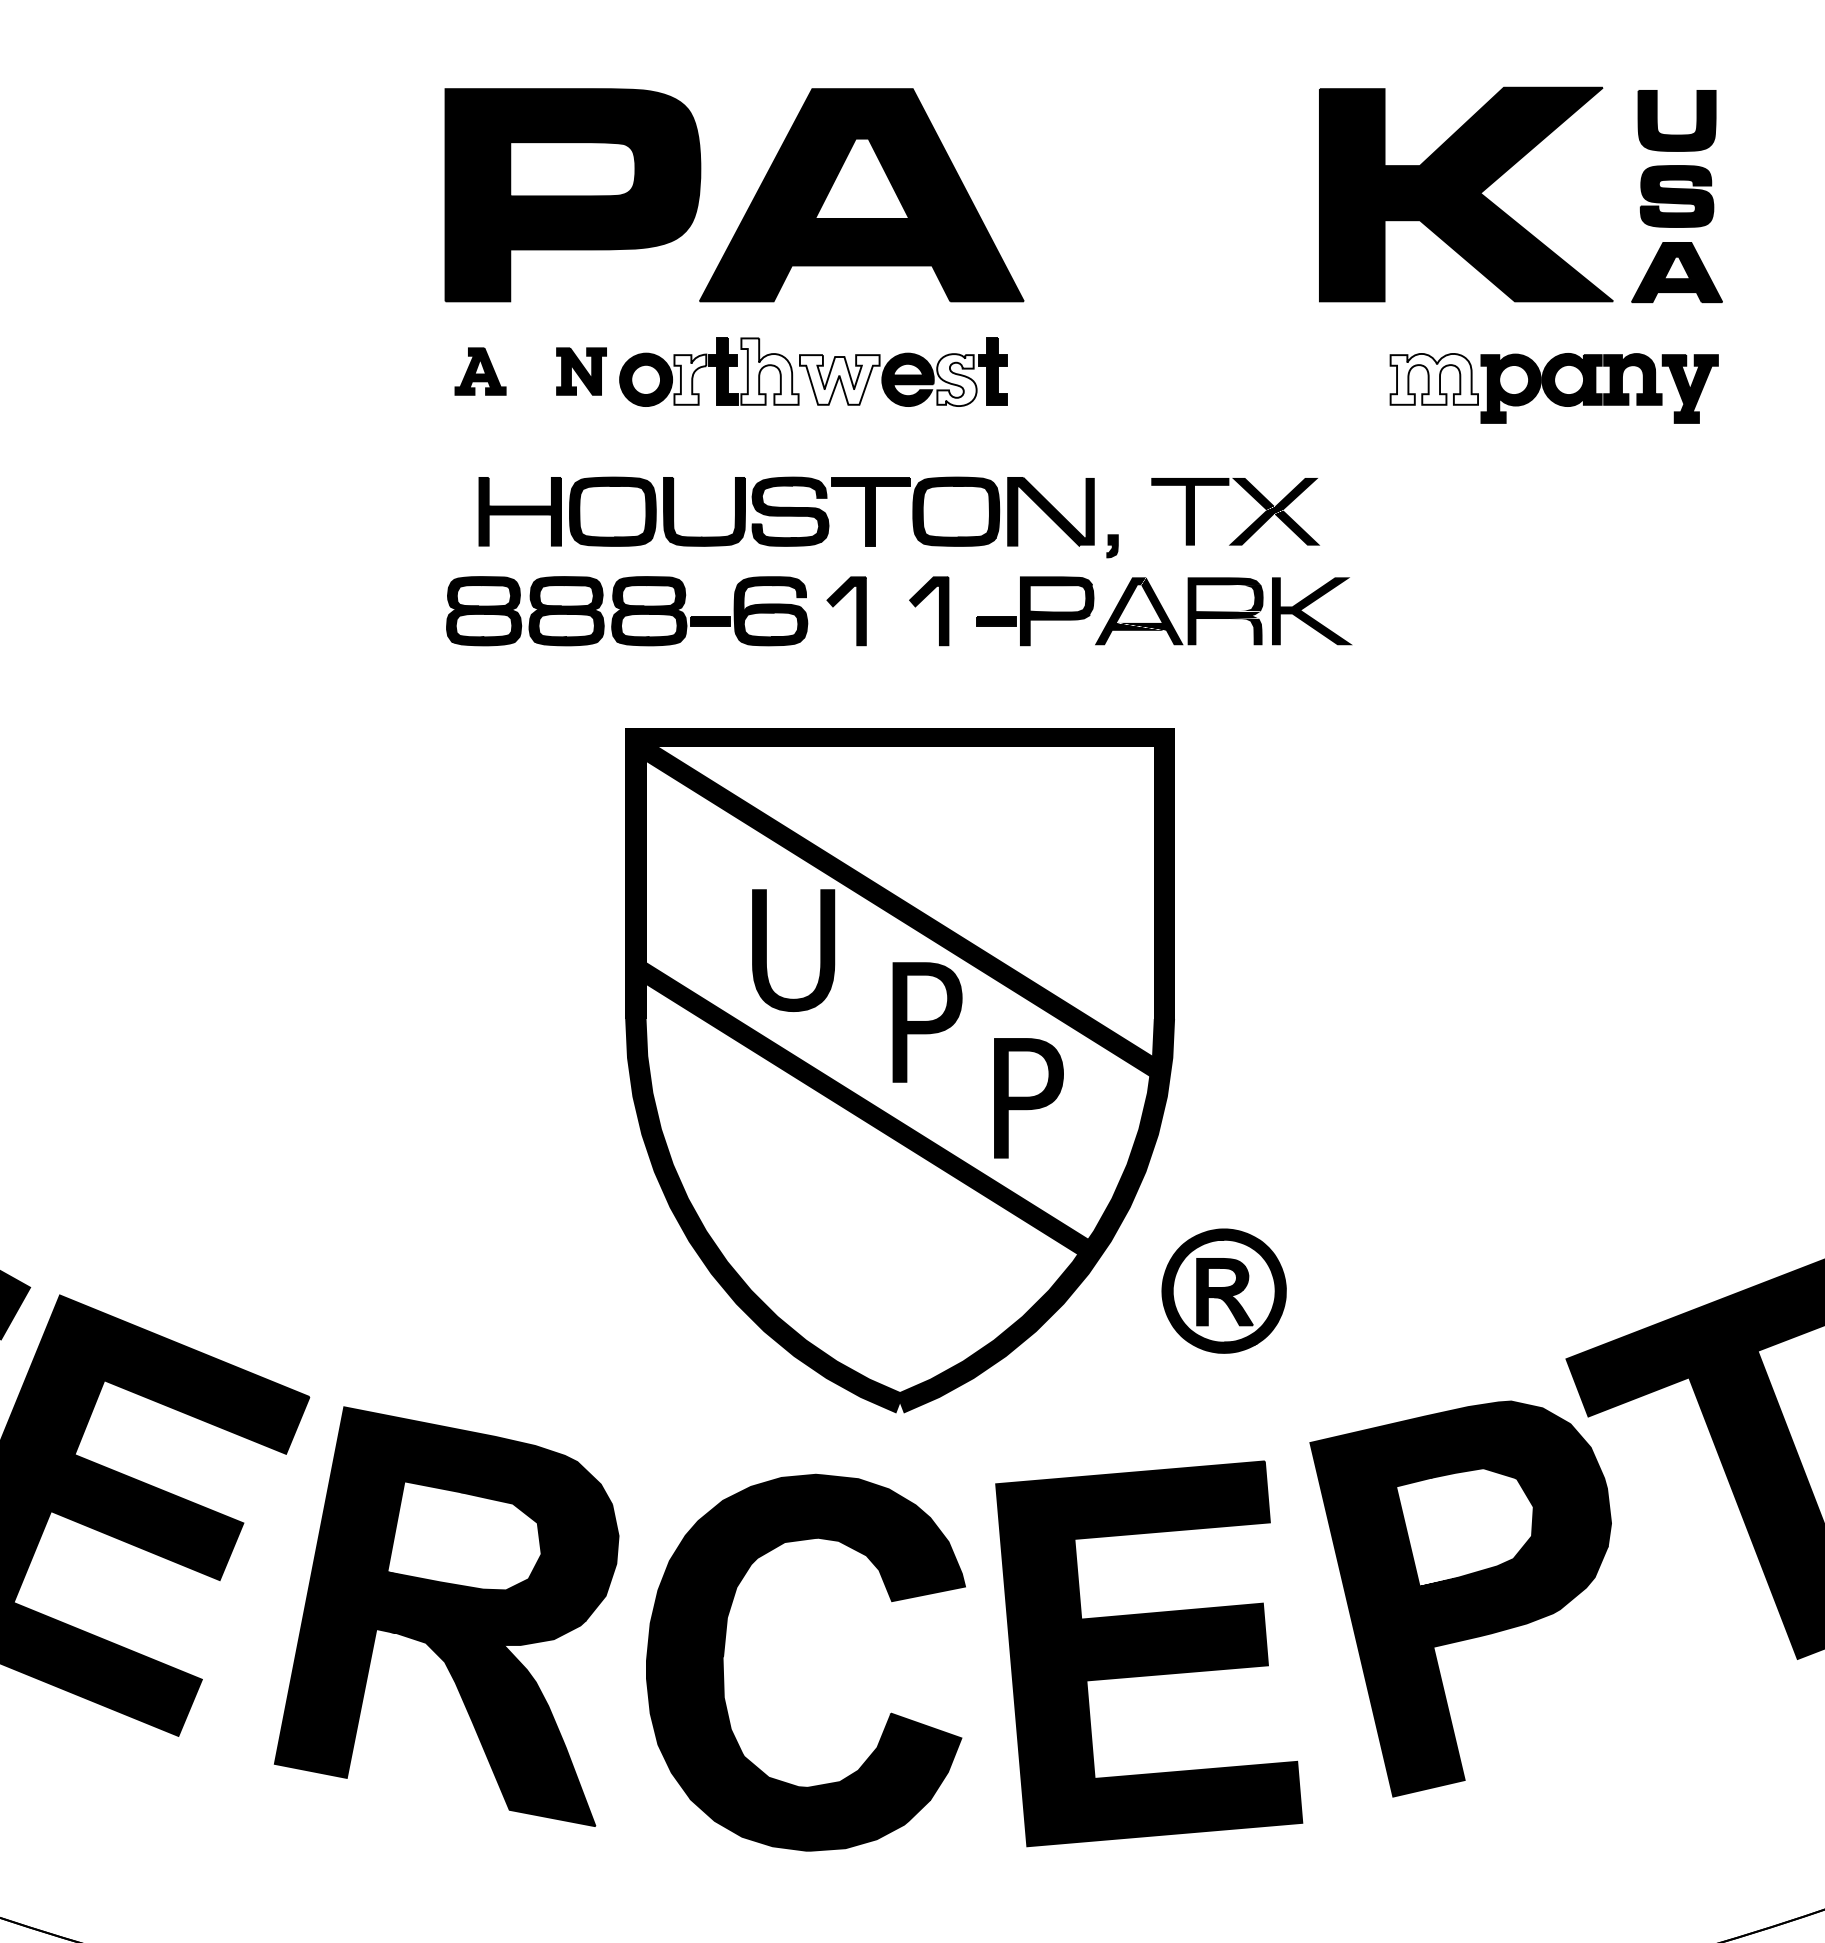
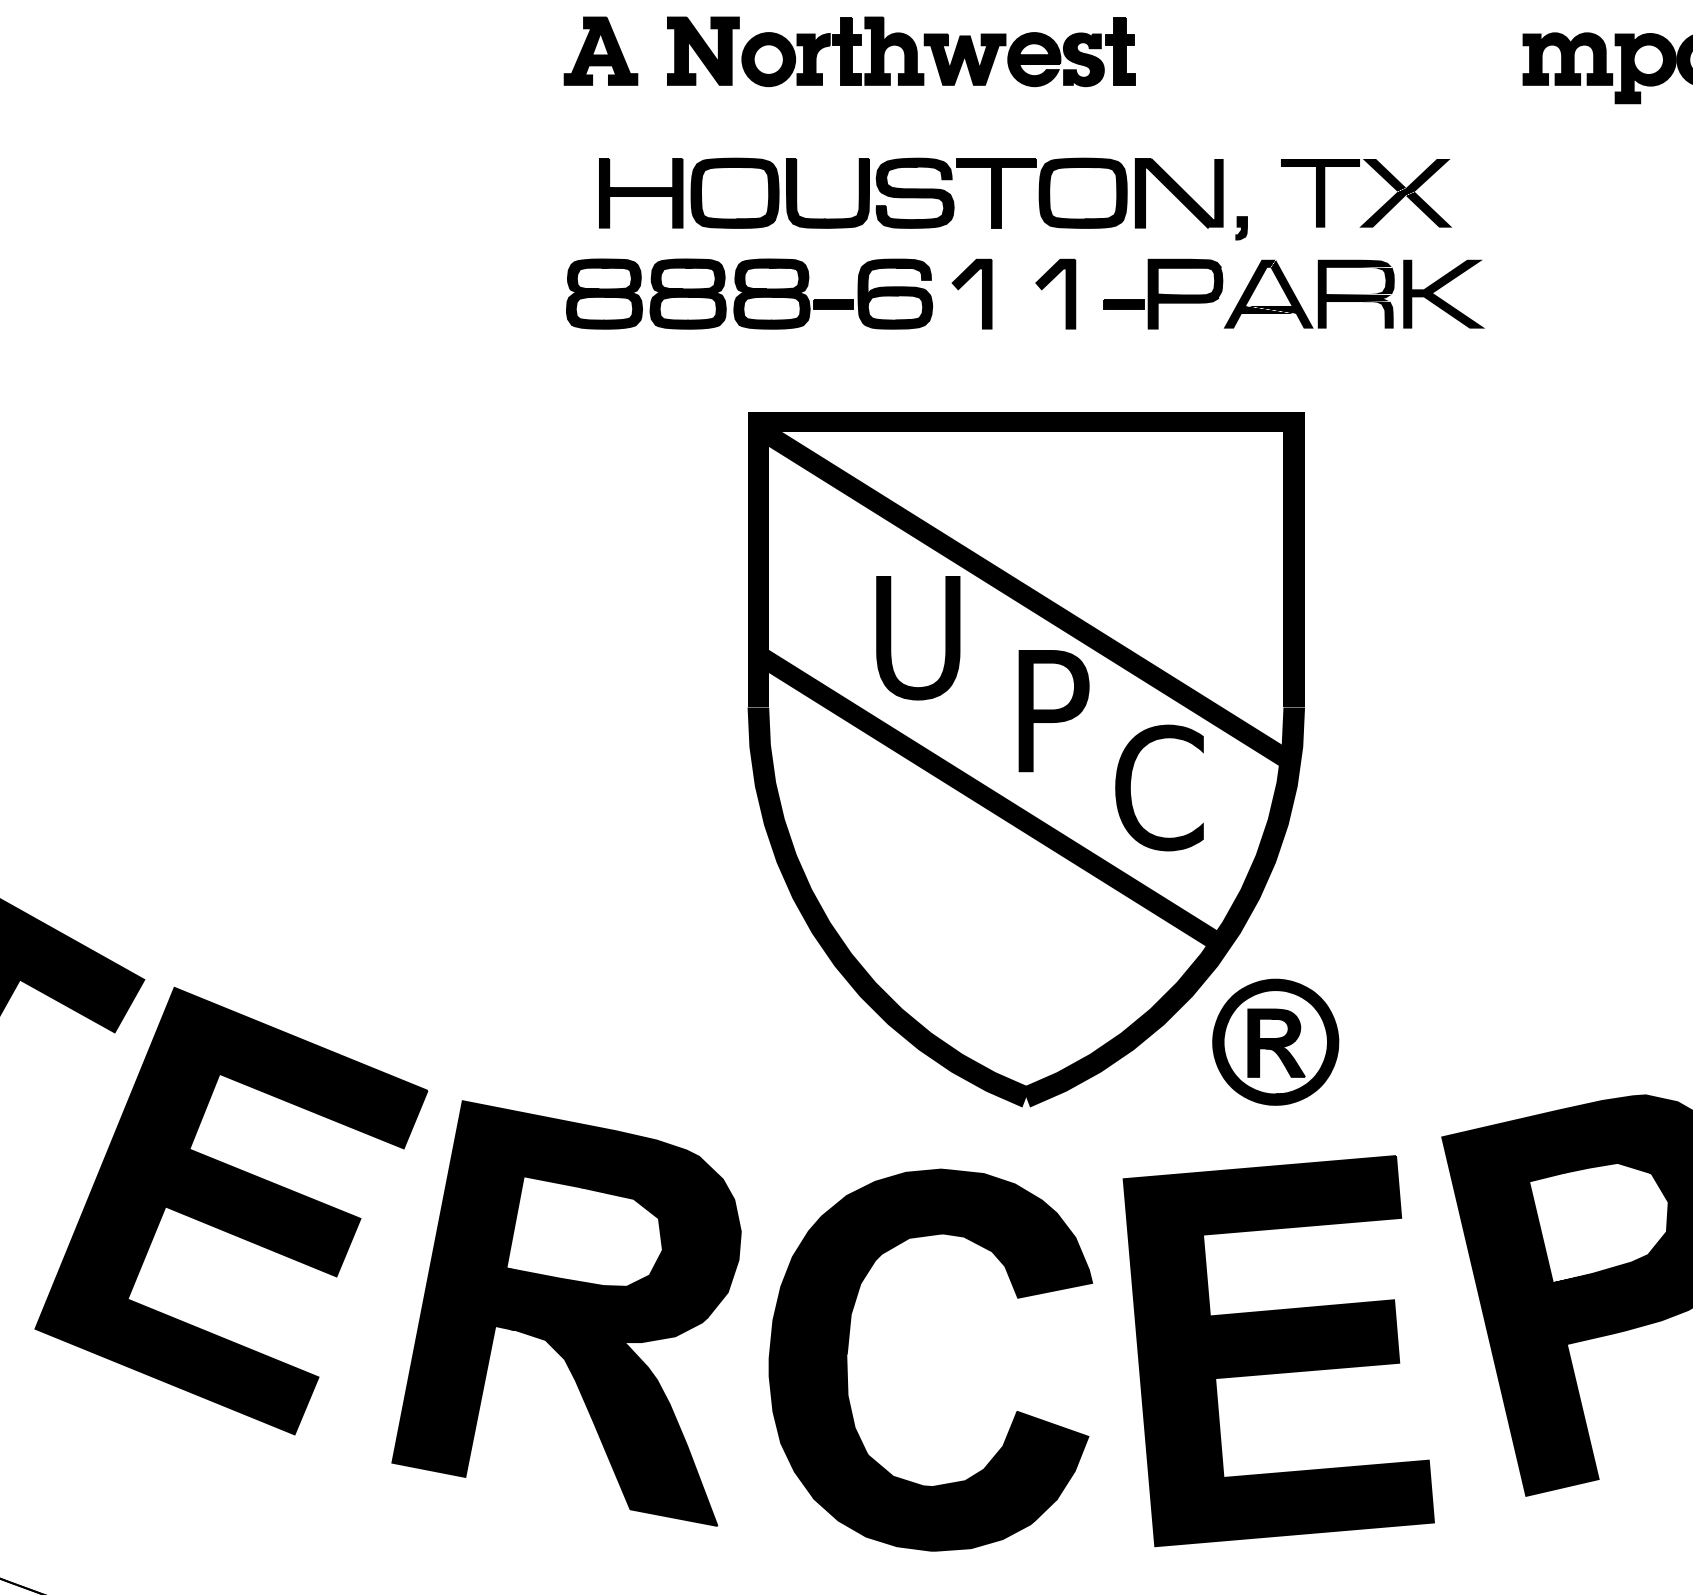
part: (480, 371) -> (600, 51), size x1.43
part: (581, 371) -> (703, 51), size x1.43
fill: (769, 371) -> (893, 51), added
fill: (1434, 378) -> (1568, 58), added
fill: (690, 379) -> (813, 59), added
fill: (839, 379) -> (964, 59), added
fill: (956, 380) -> (1083, 60), added
text: (1031, 1097) -> (1159, 787), P -> C
part: (1223, 1290) -> (1275, 1041), moved

